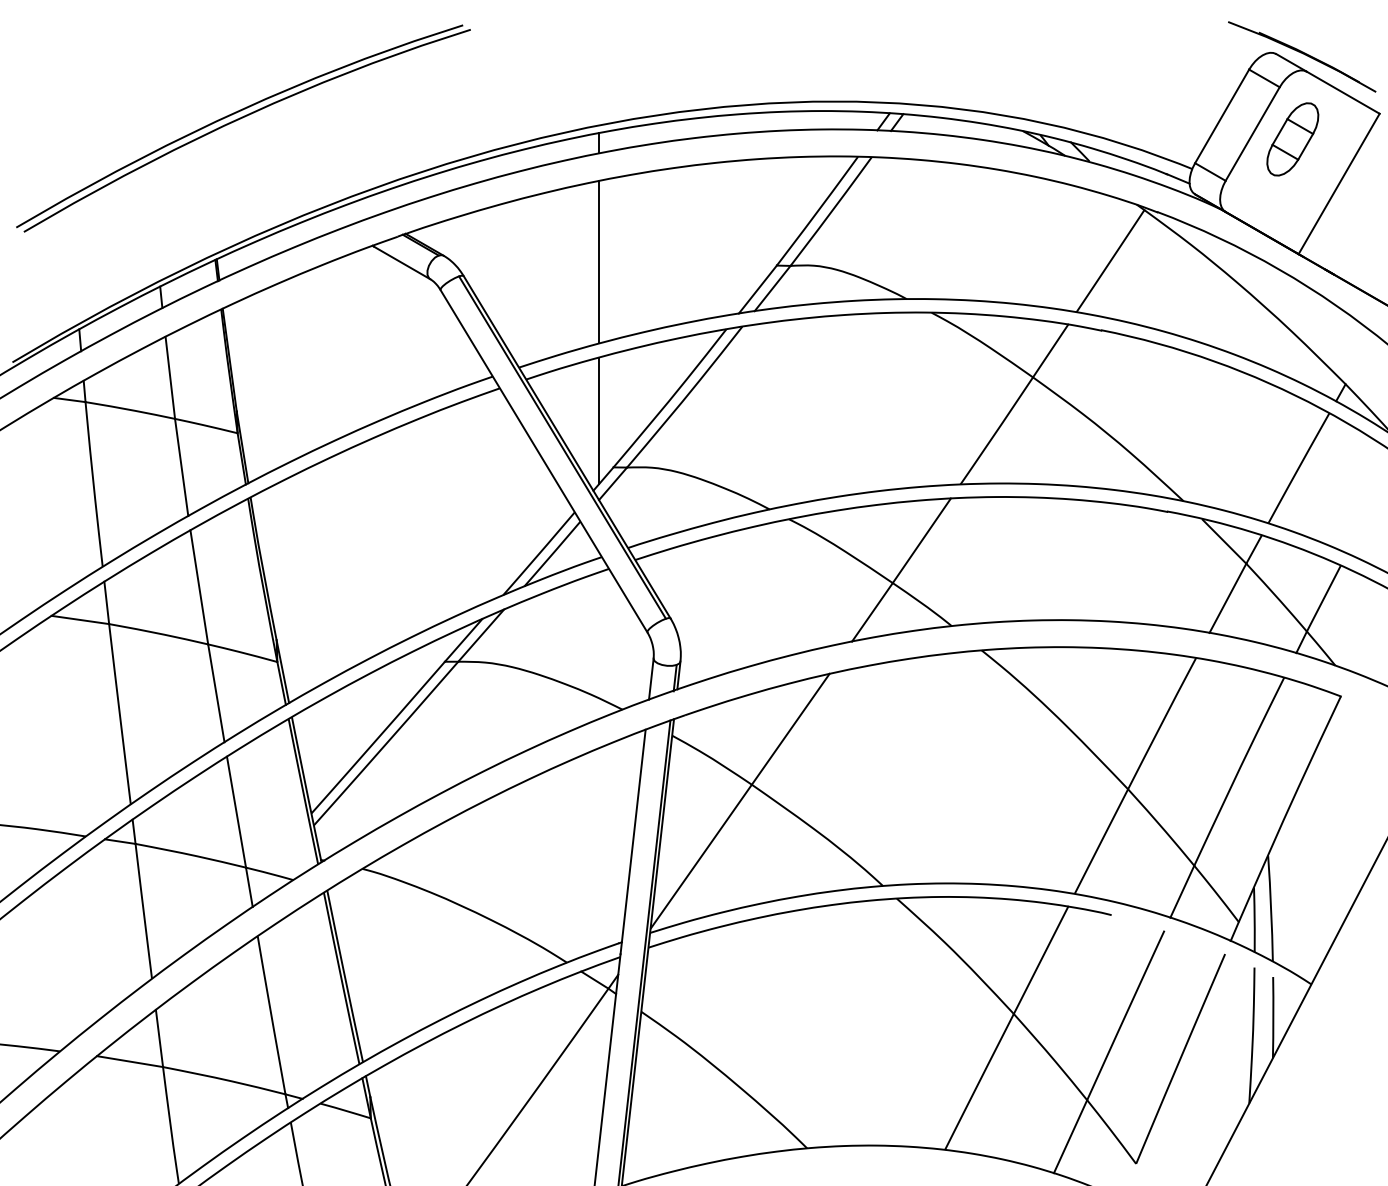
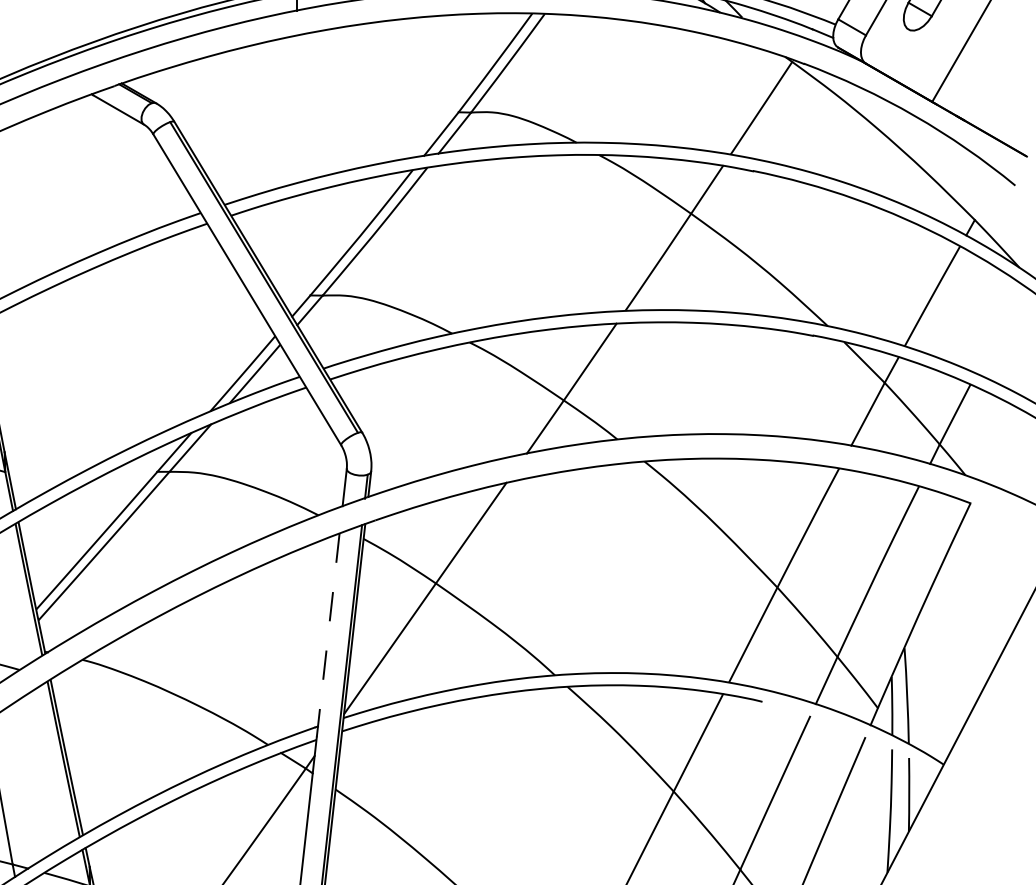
line: (599, 262) -> (297, 109), removed
line: (599, 420) -> (297, 252), removed
line: (633, 841) -> (328, 634), solid -> dashed

